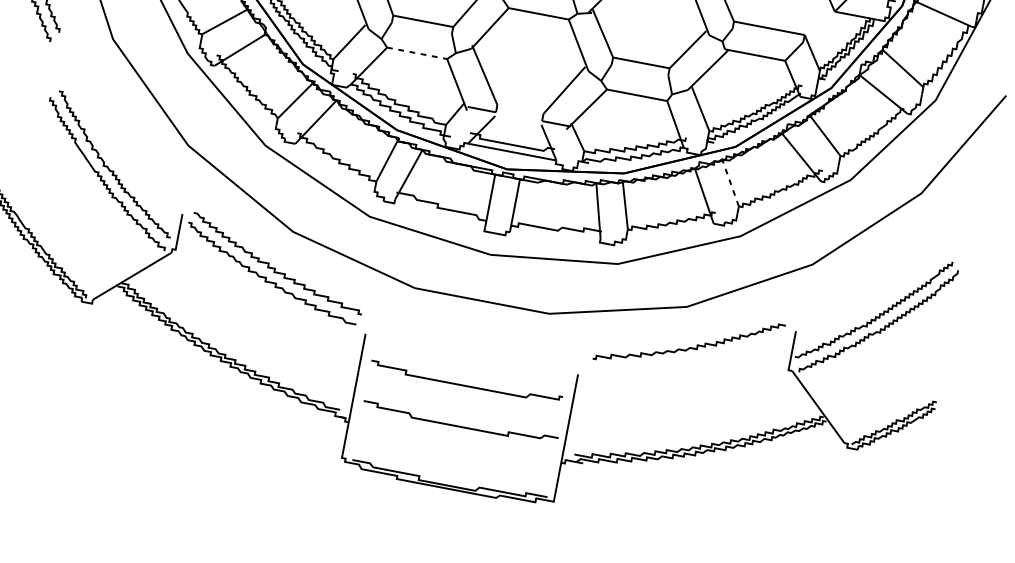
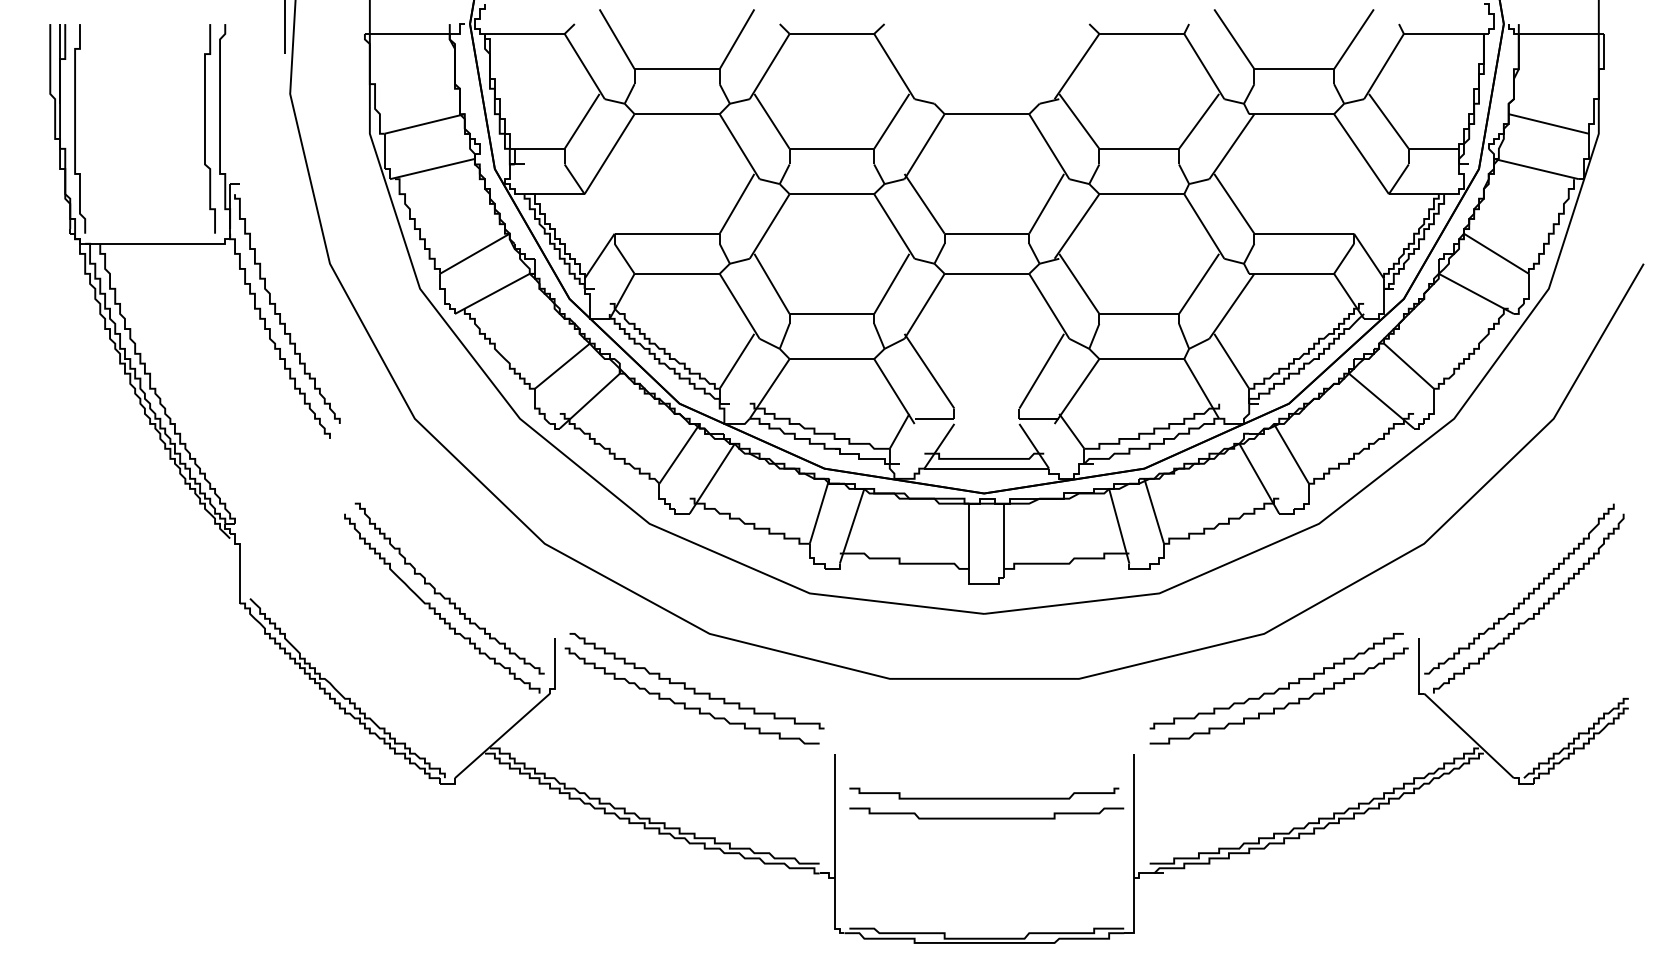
line: (417, 53) -> (832, 359), dashed -> solid
line: (730, 182) -> (1291, 453), dashed -> solid
curve: (686, 361) -> (1278, 707), added
curve: (459, 425) -> (986, 817), moved

